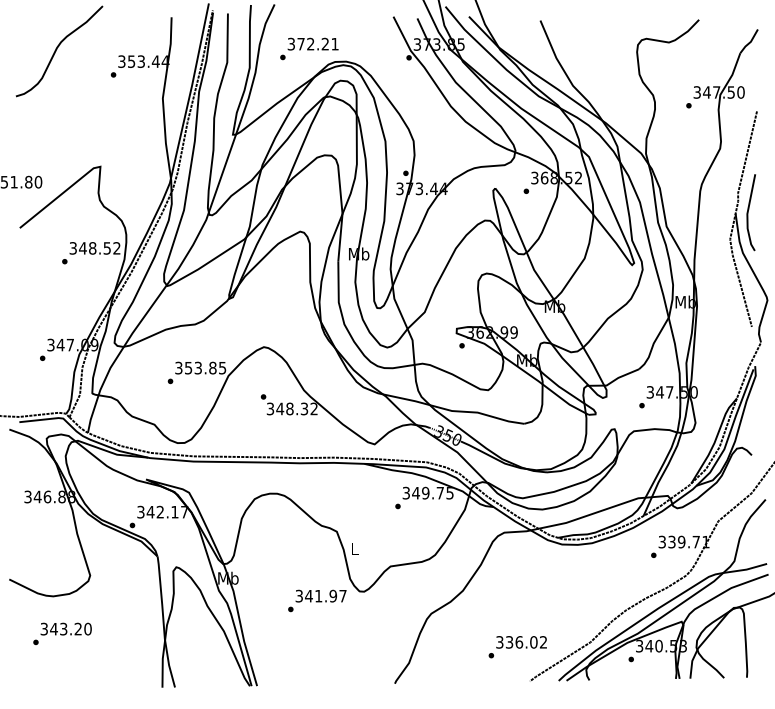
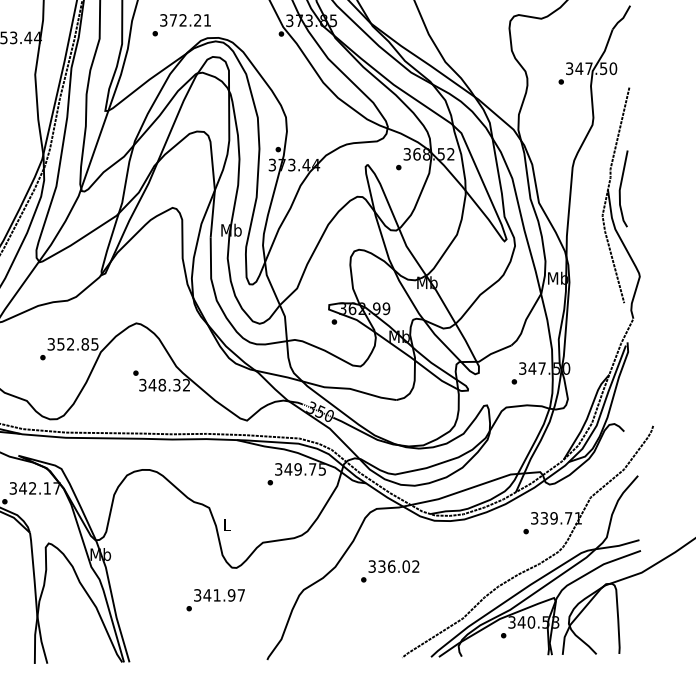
text: (197, 368) -> (69, 344), 353.85 -> 352.85
text: (317, 600) -> (215, 599), moved
text: (517, 647) -> (389, 571), moved

